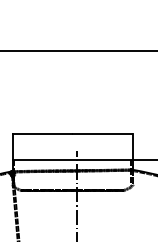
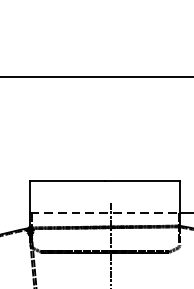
line: (72, 159) -> (105, 213), solid -> dashed

